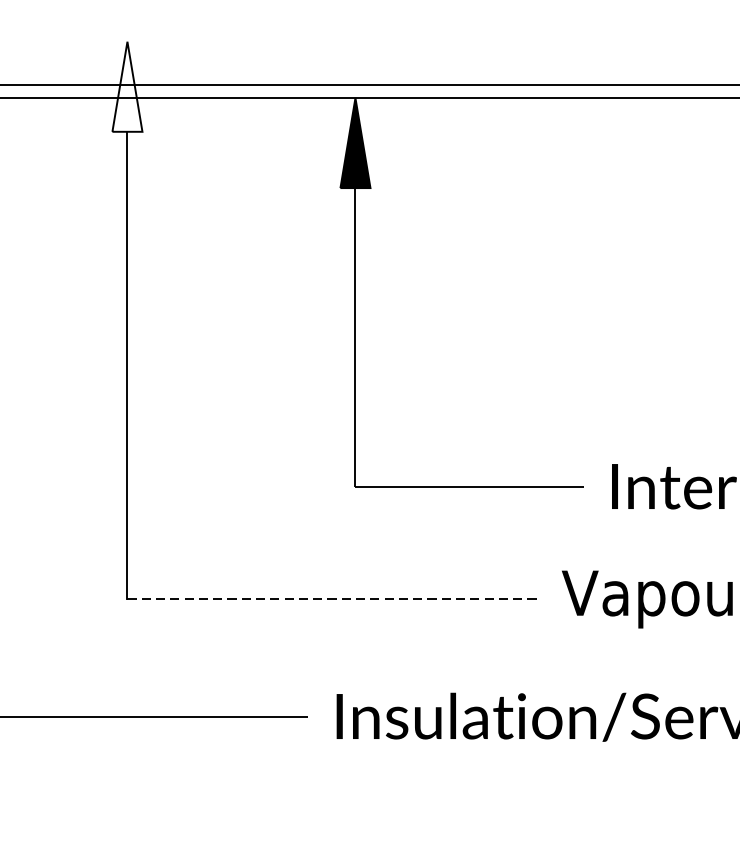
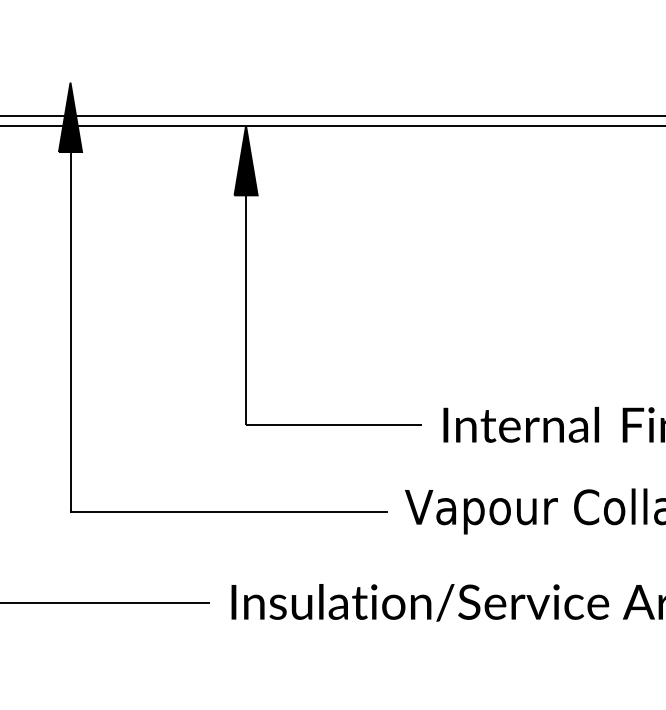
fill: (127, 86) -> (70, 117), added
line: (333, 599) -> (229, 512), dashed -> solid

